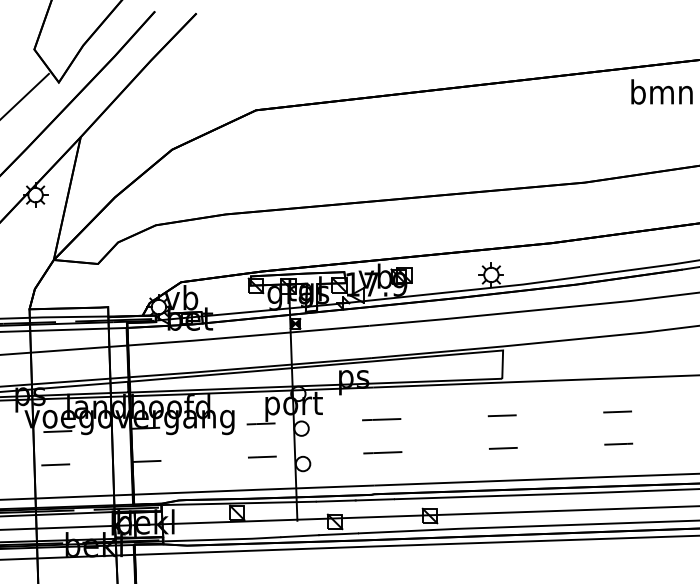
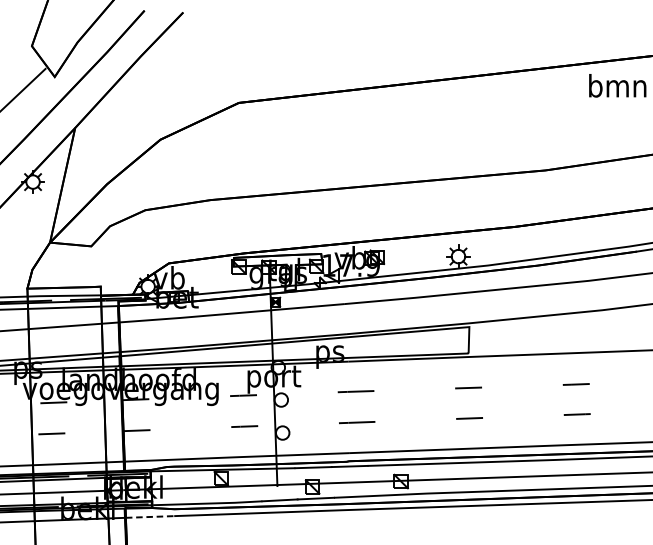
line: (160, 553) -> (149, 516), solid -> dashed

